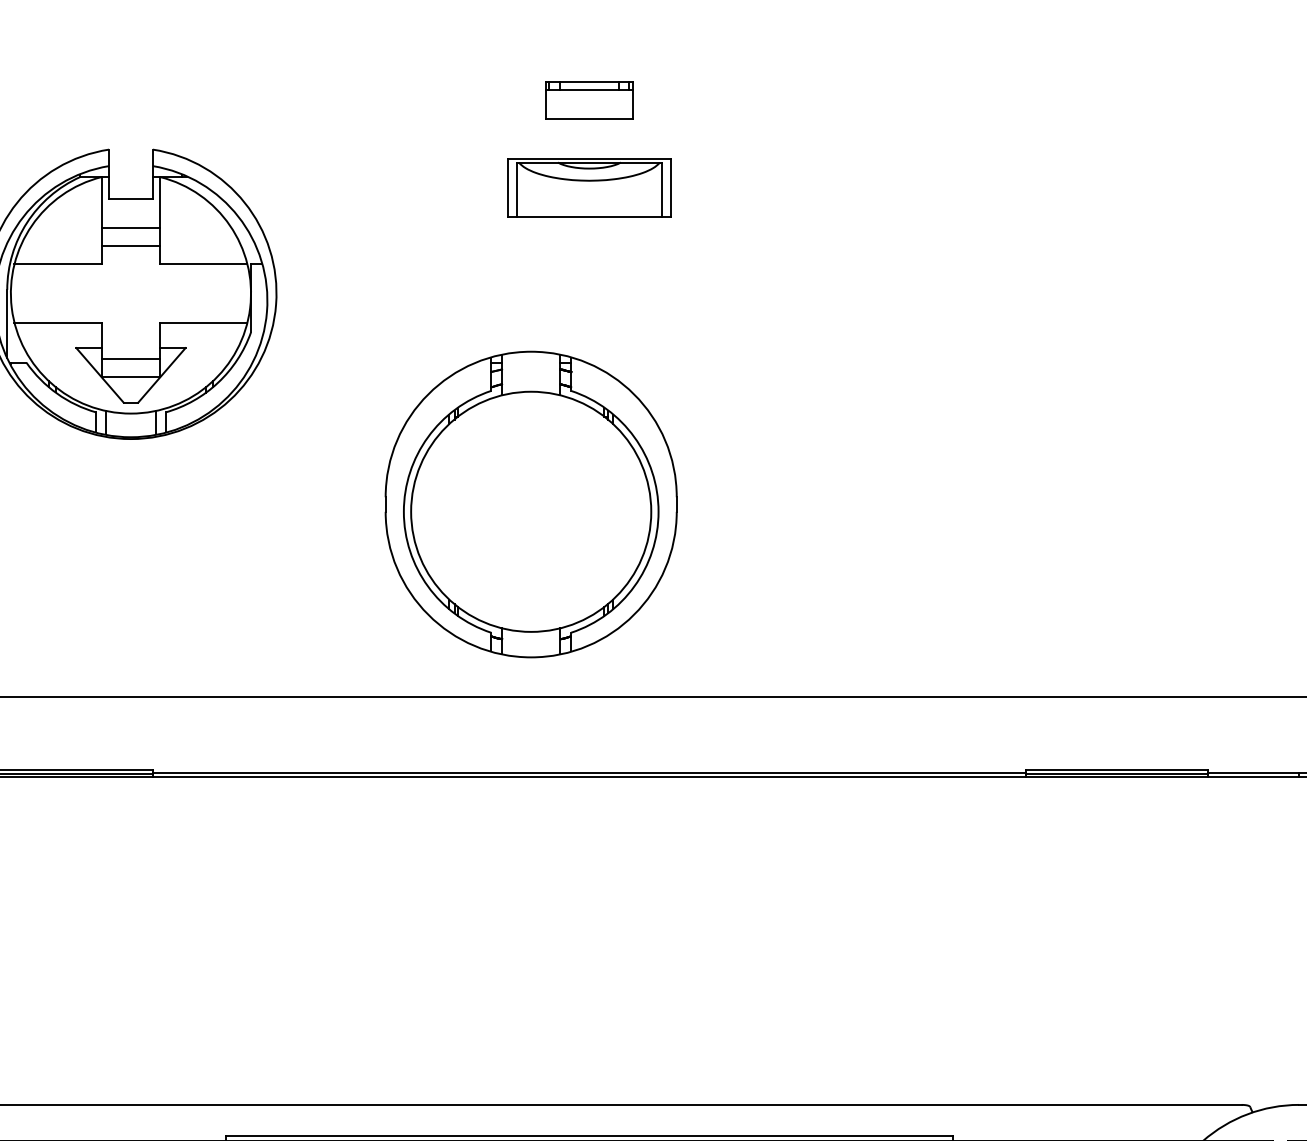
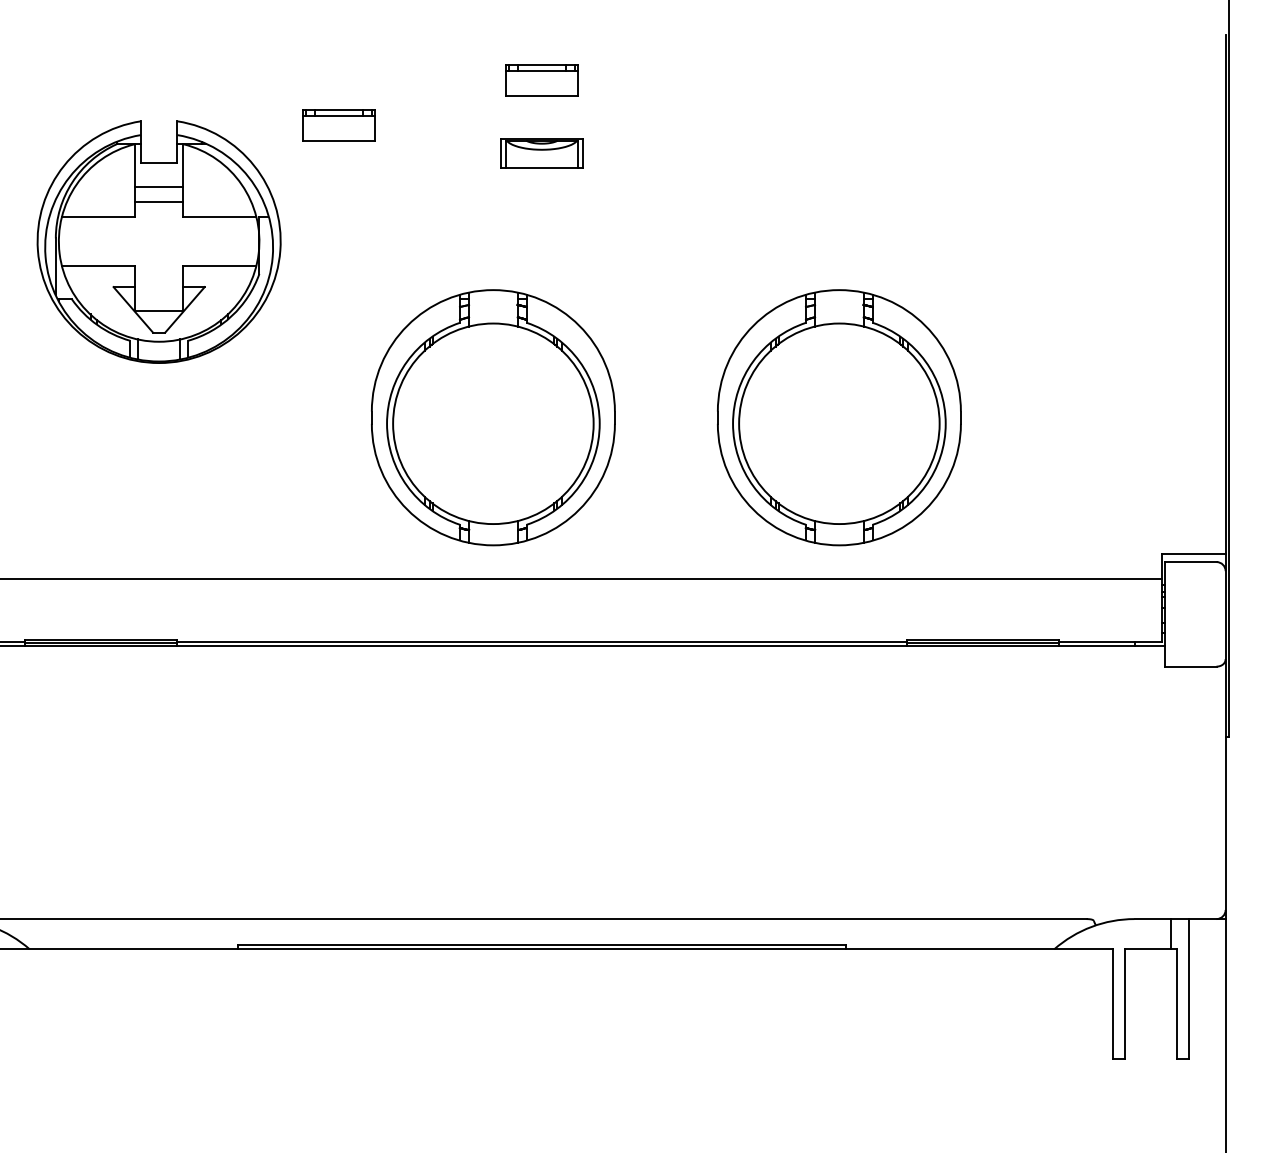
part: (345, 154) -> (338, 125), added
part: (588, 188) -> (541, 153), size x0.6
line: (130, 359) -> (158, 296), removed
part: (945, 504) -> (839, 417), added

